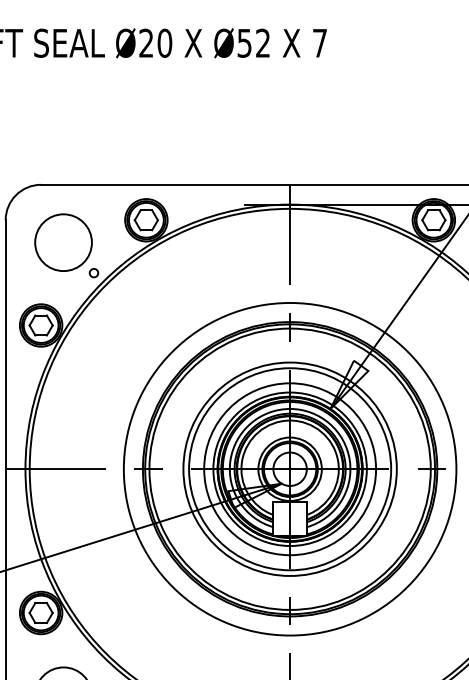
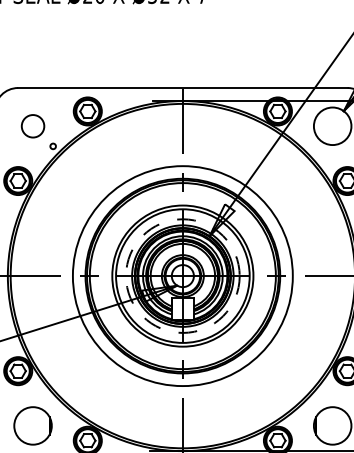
circle: (62, 243) -> (32, 126), size x0.6
circle: (289, 468) -> (182, 275), solid -> dashed

